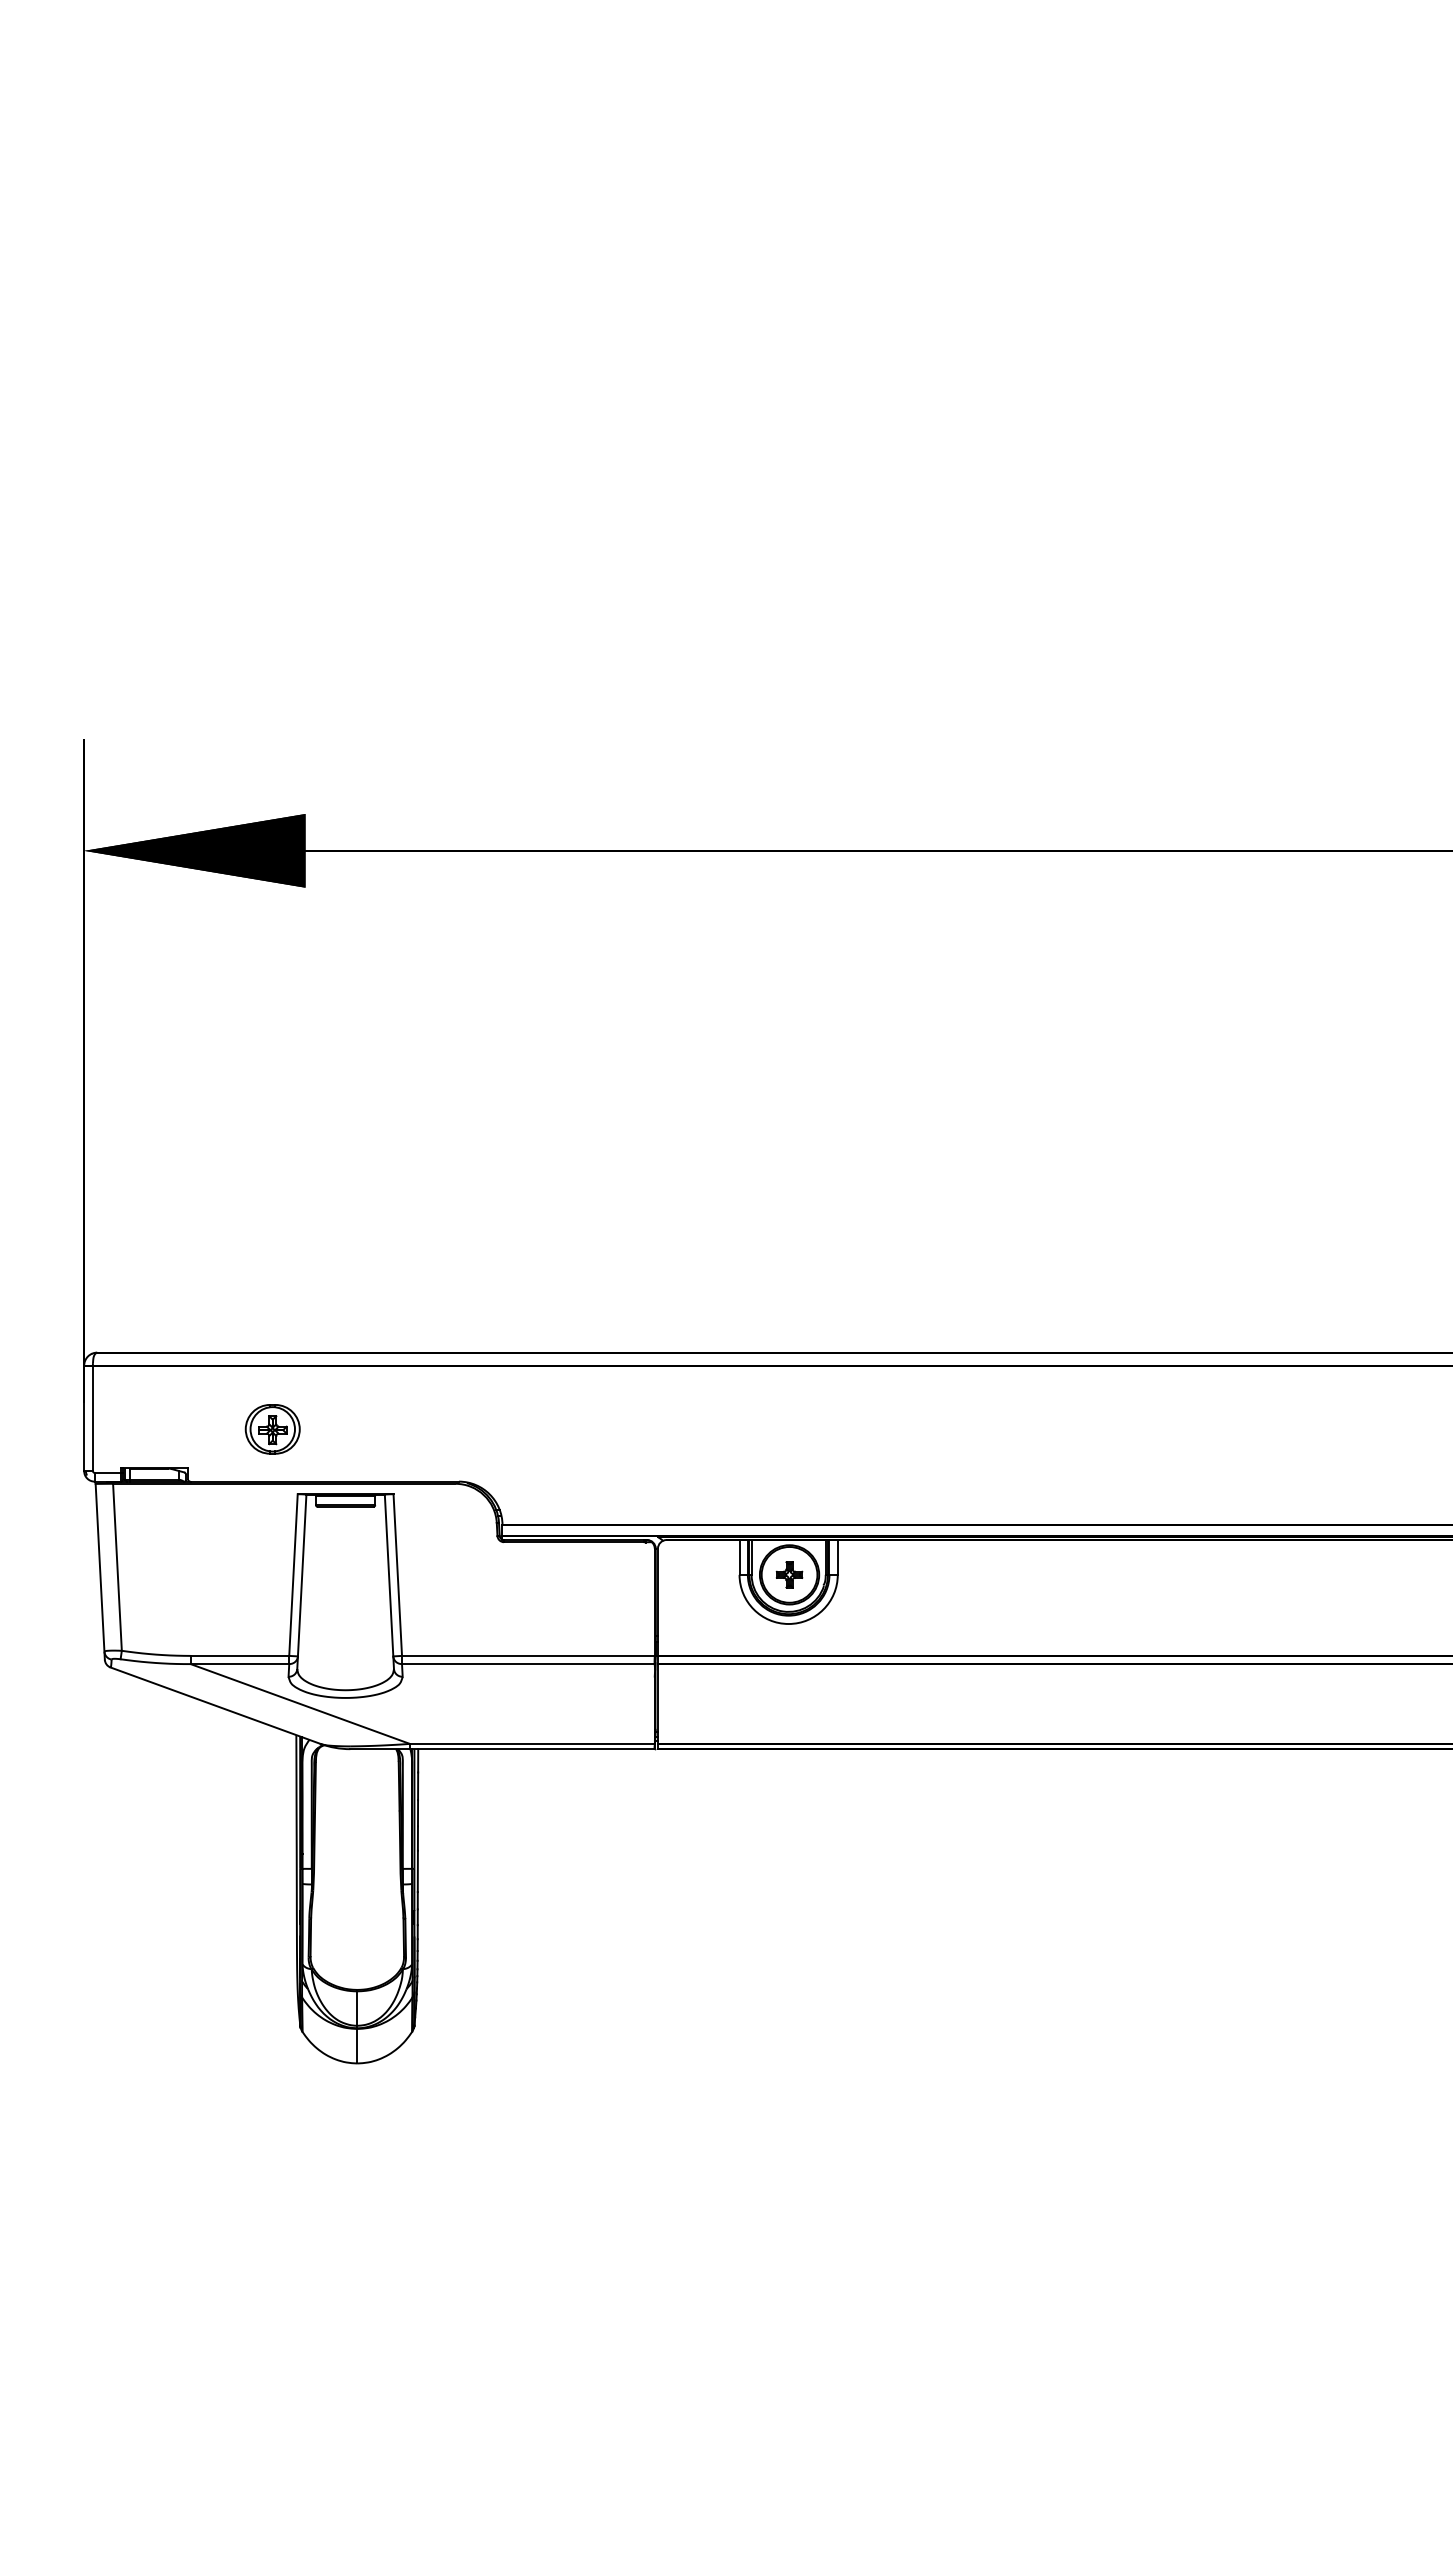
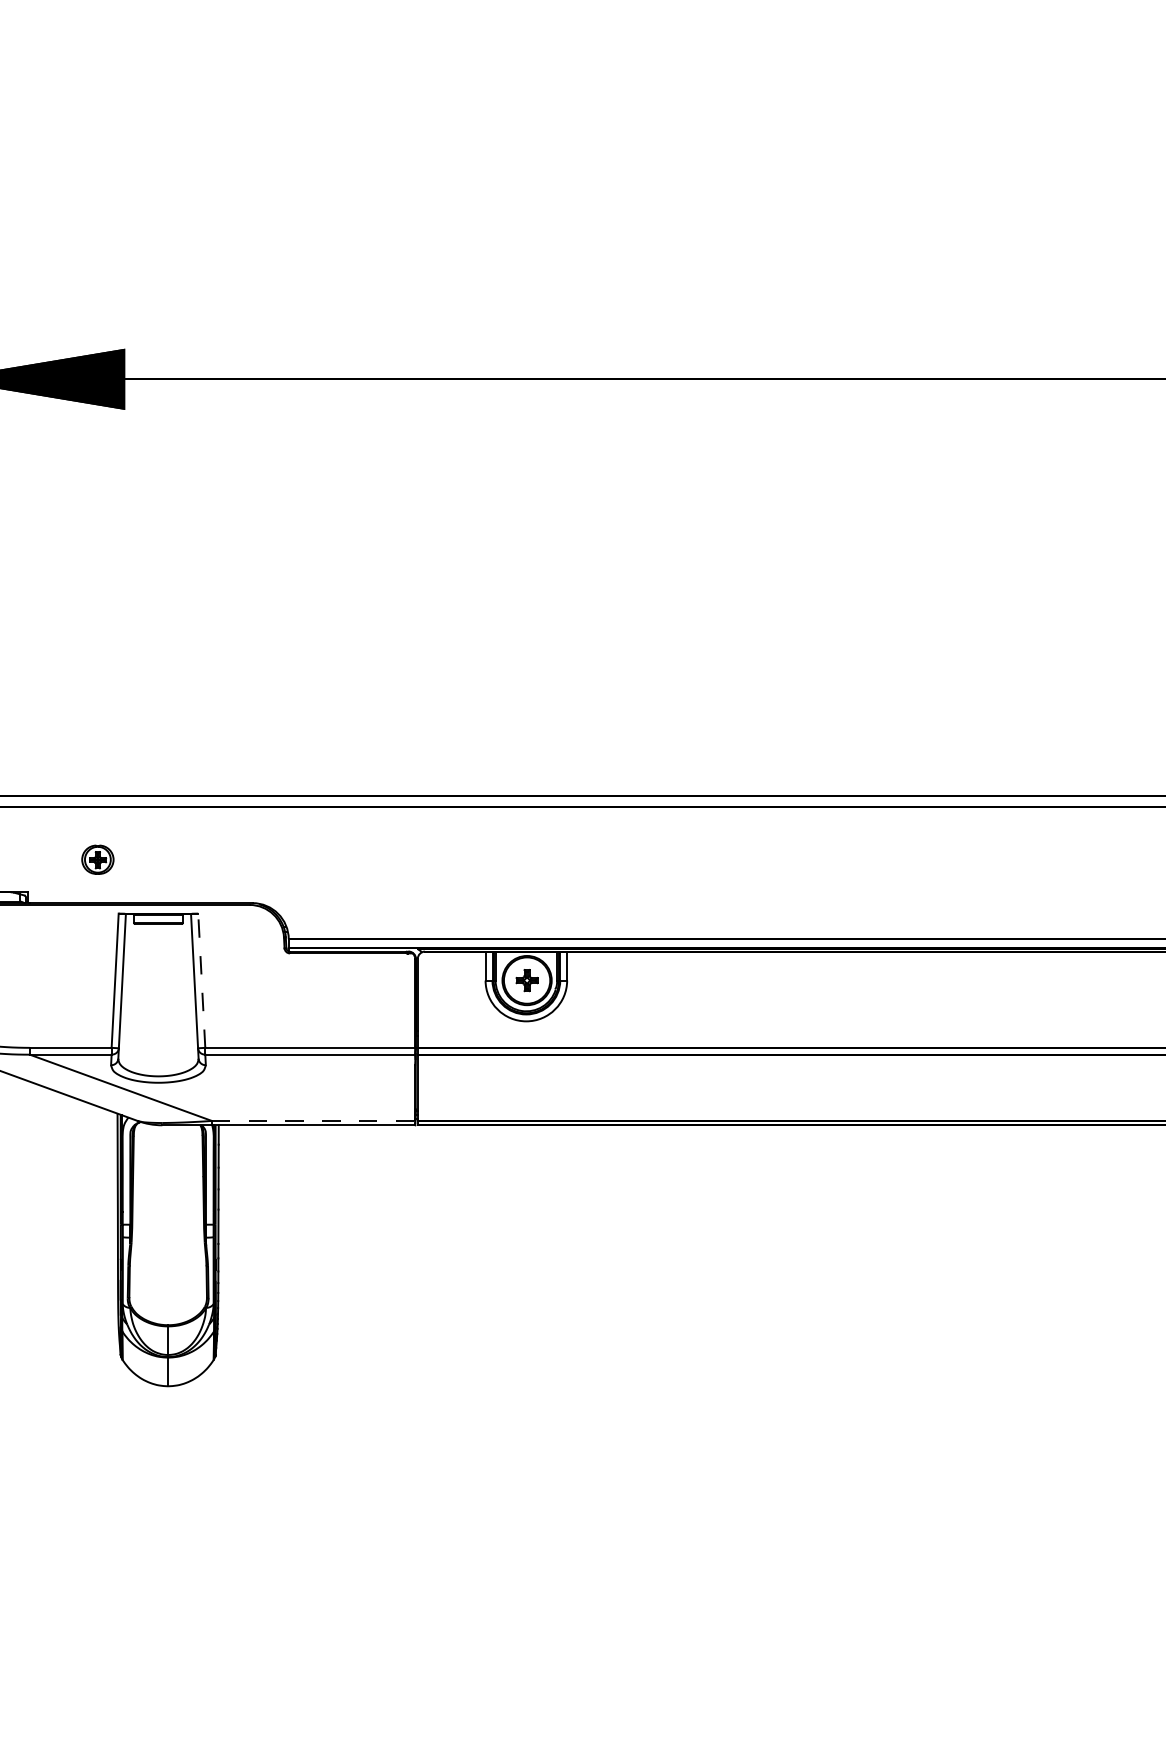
part: (272, 1429) -> (97, 859), size x0.7
line: (397, 1575) -> (201, 981), solid -> dashed
line: (532, 1743) -> (313, 1120), solid -> dashed

